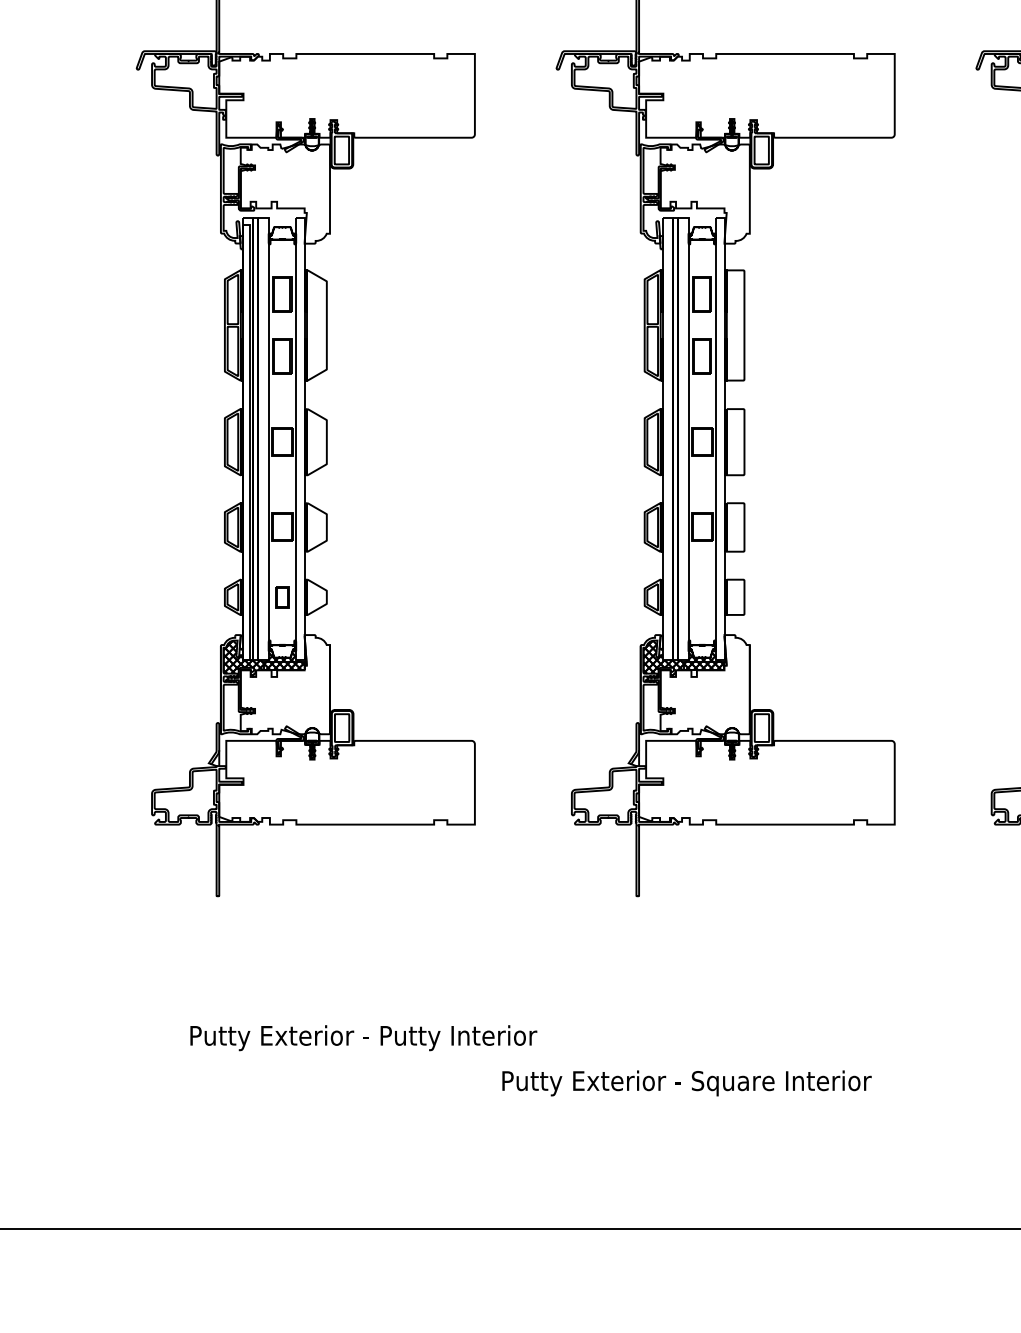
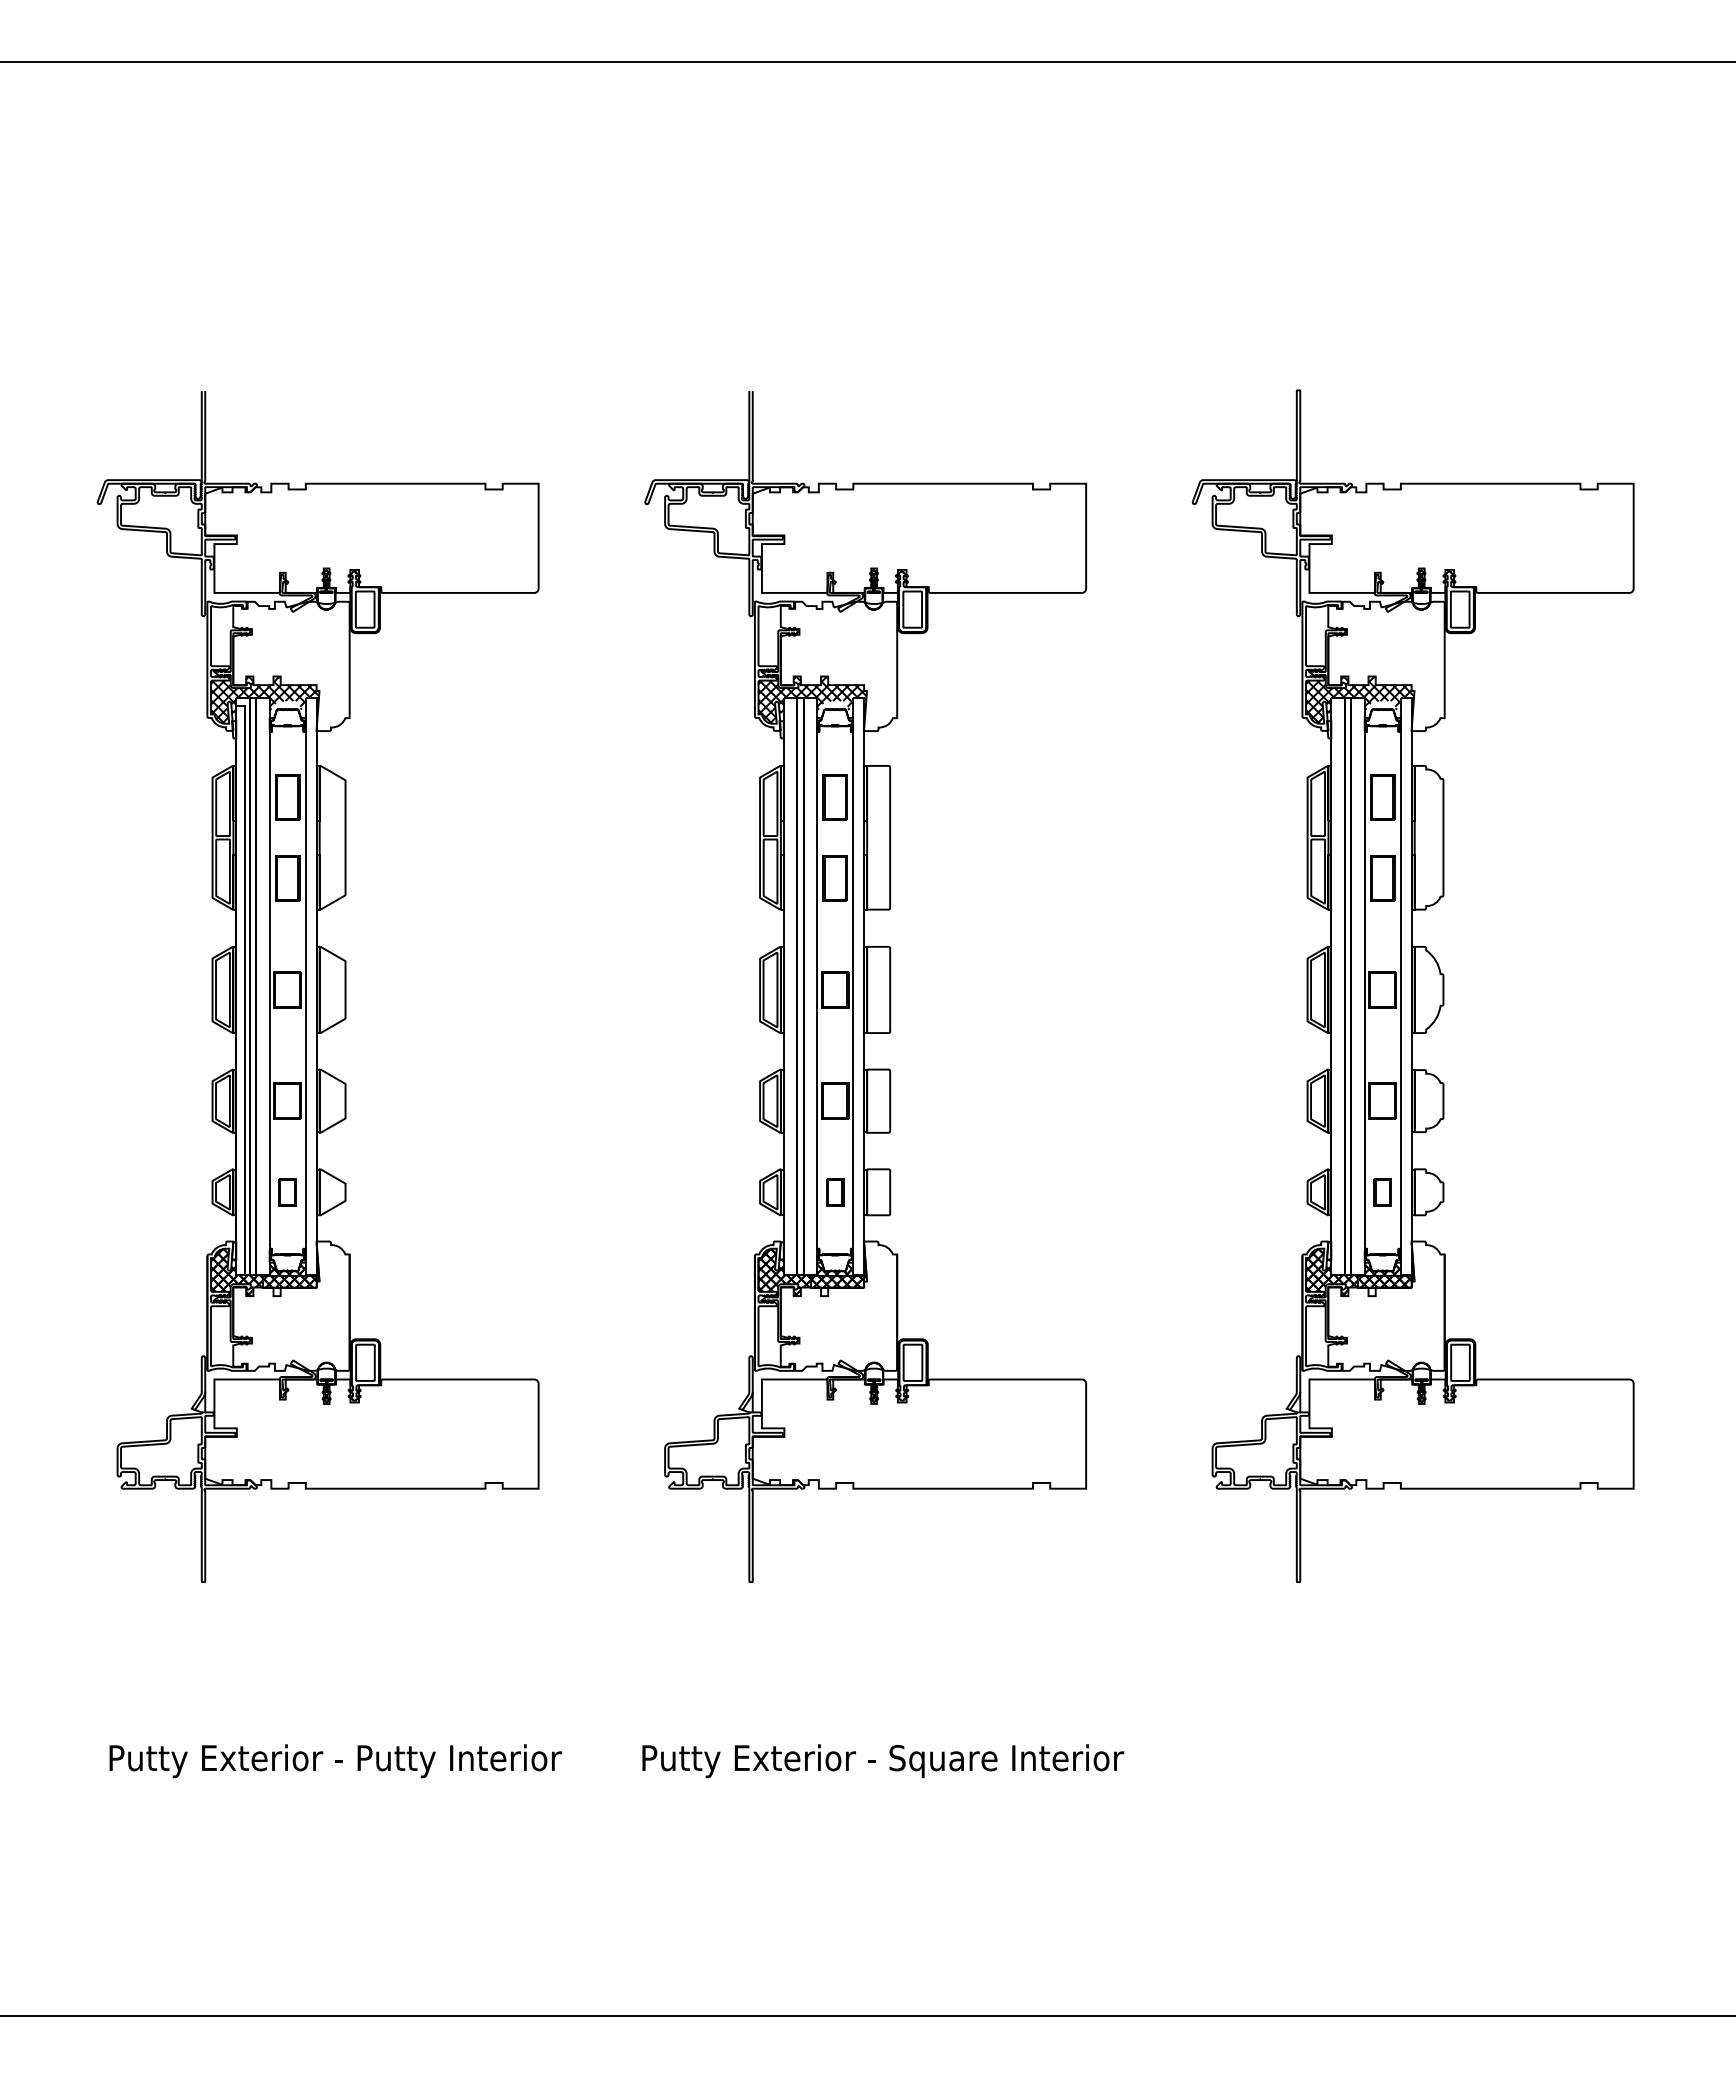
hatch: (264, 219) -> (264, 699), added
hatch: (684, 219) -> (812, 699), added
part: (702, 597) -> (835, 1192), added
text: (363, 1038) -> (335, 1761), moved
text: (687, 1083) -> (883, 1761), moved

